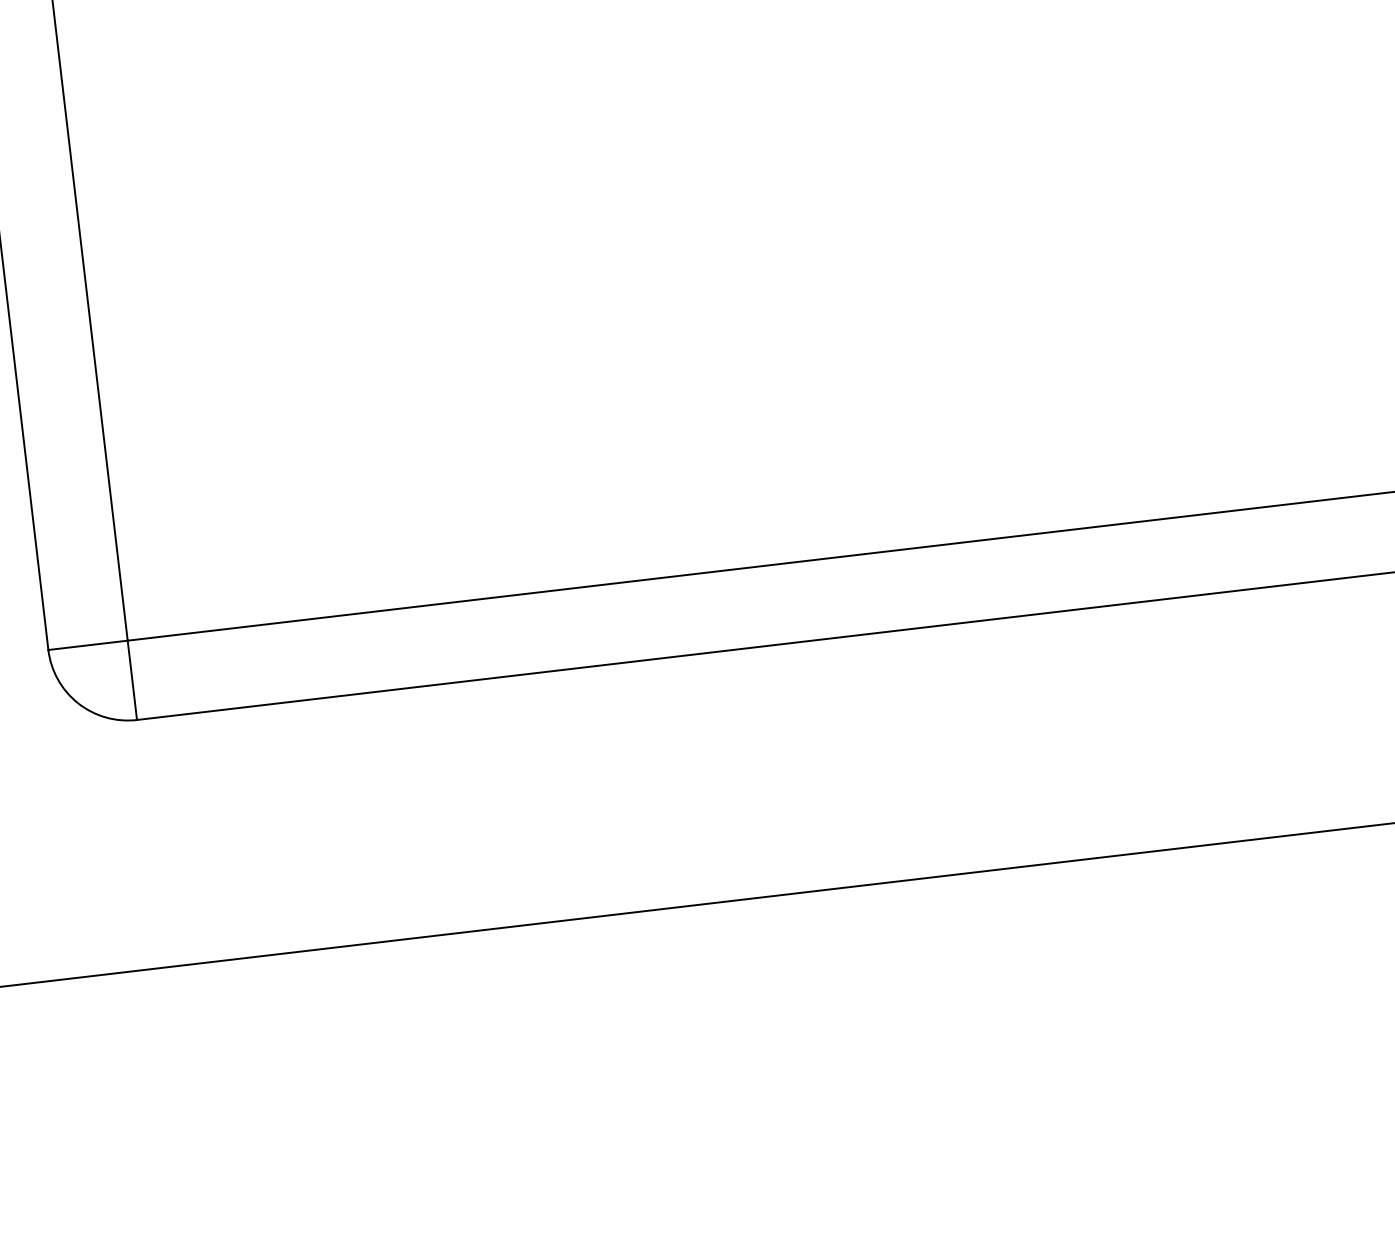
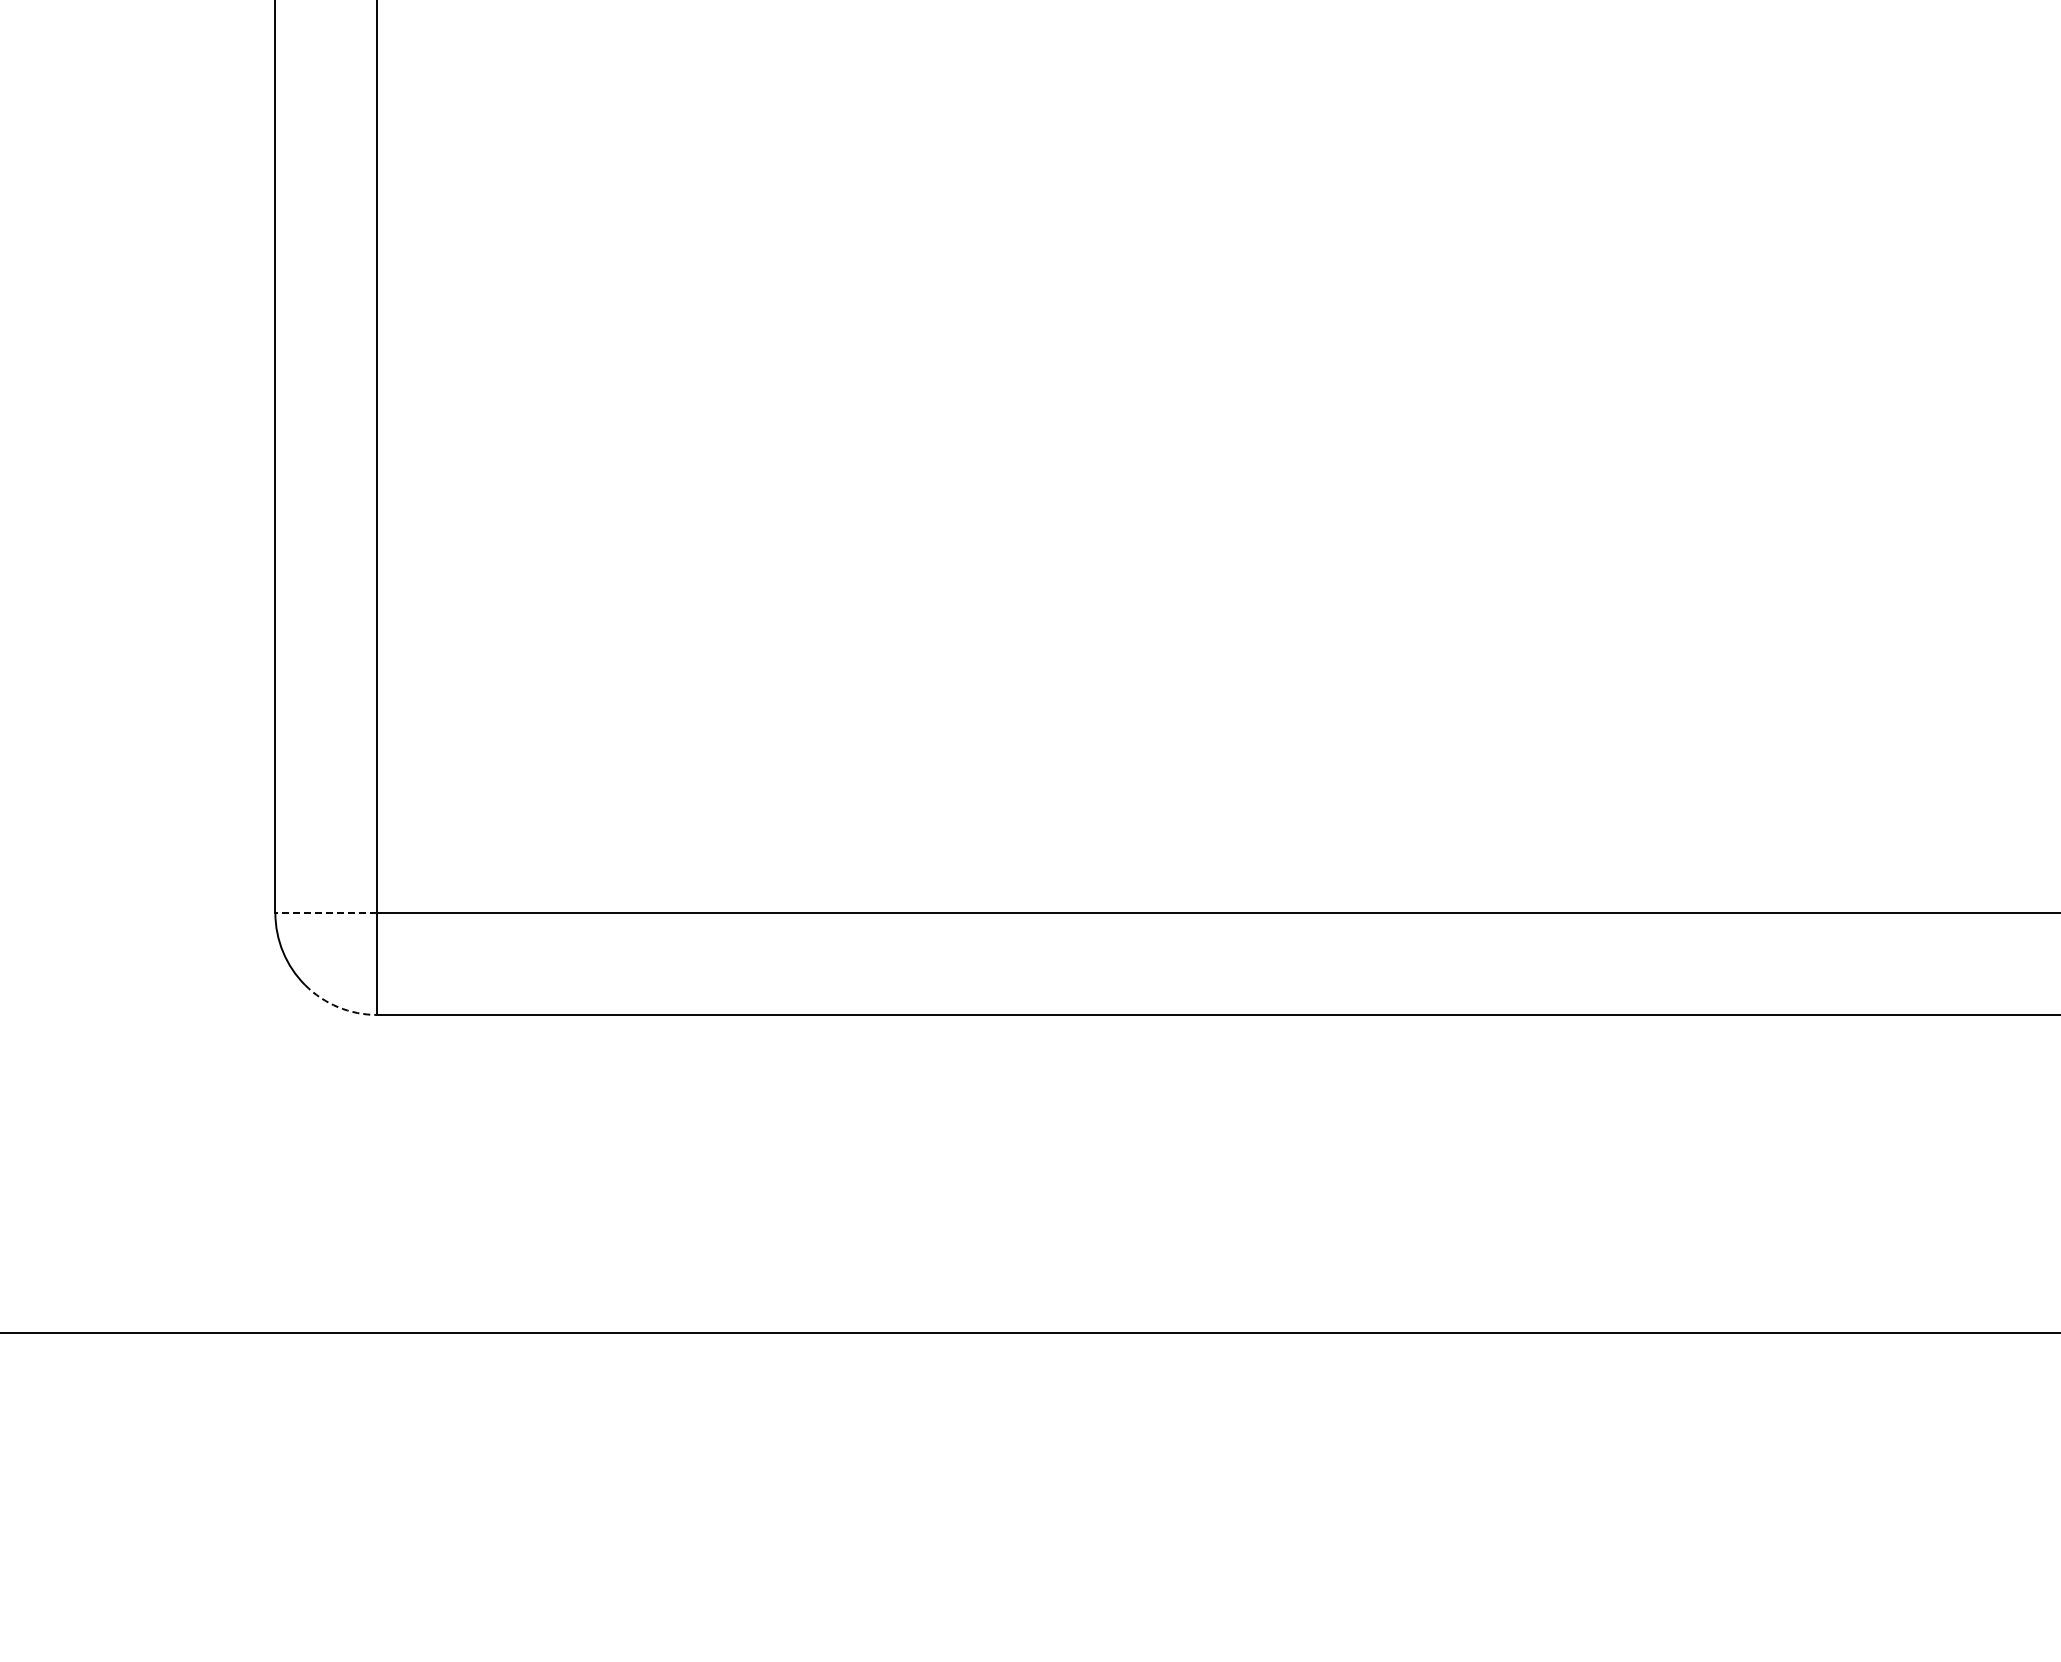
line: (88, 645) -> (326, 913), solid -> dashed
arc: (106, 717) -> (338, 1007), solid -> dashed

